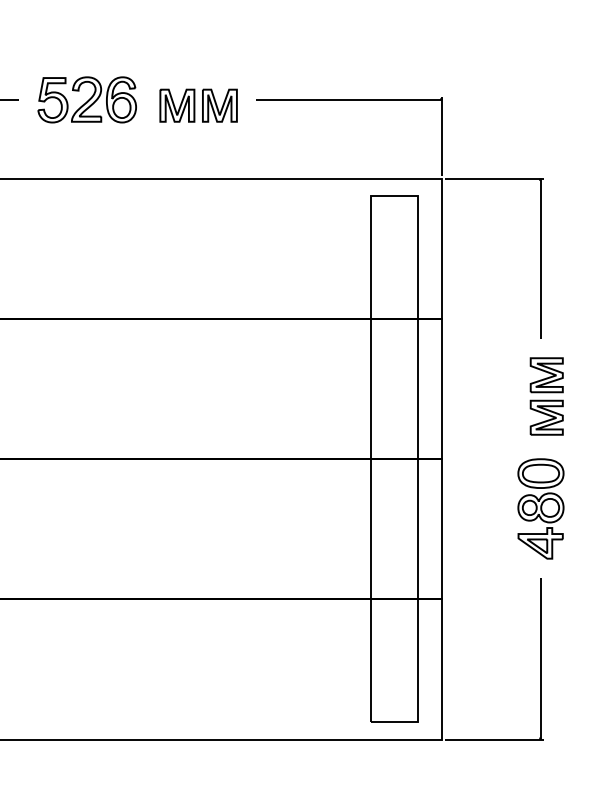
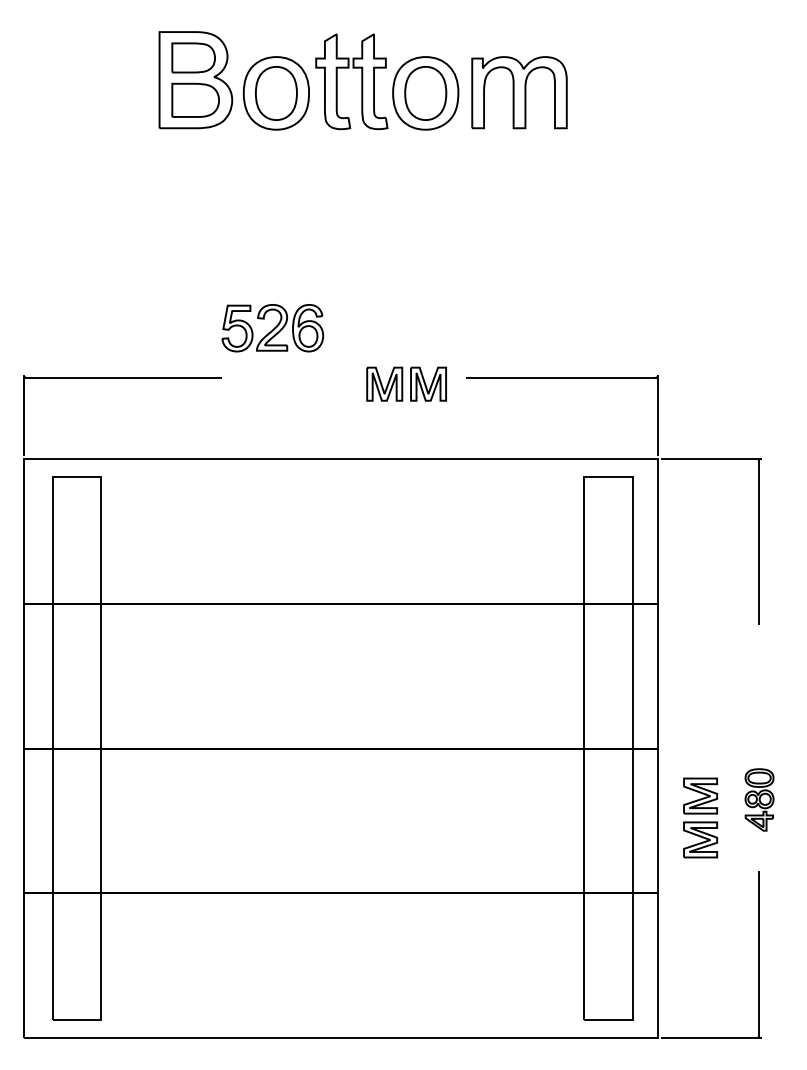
part: (86, 100) -> (272, 328), moved
part: (546, 396) -> (700, 817), moved
part: (540, 508) -> (759, 799), size x0.6

